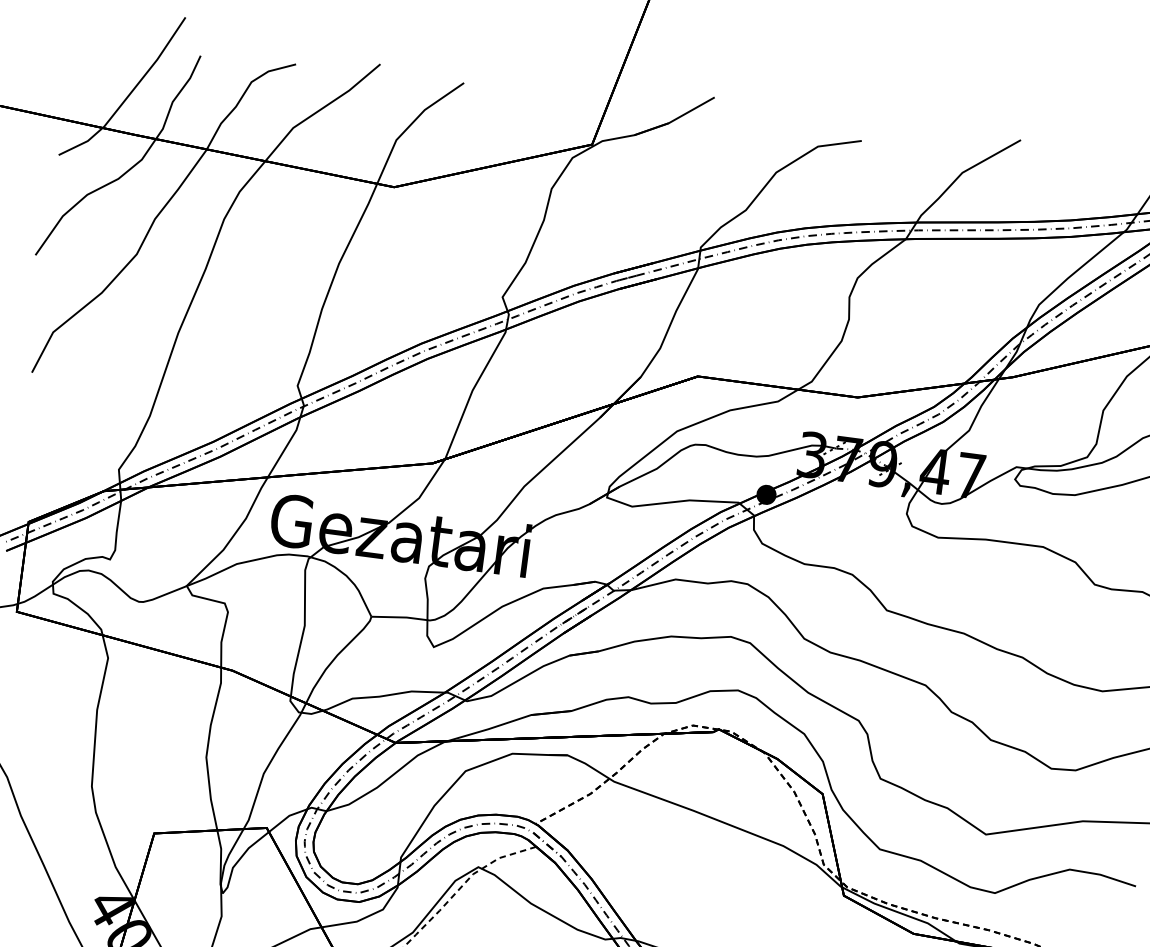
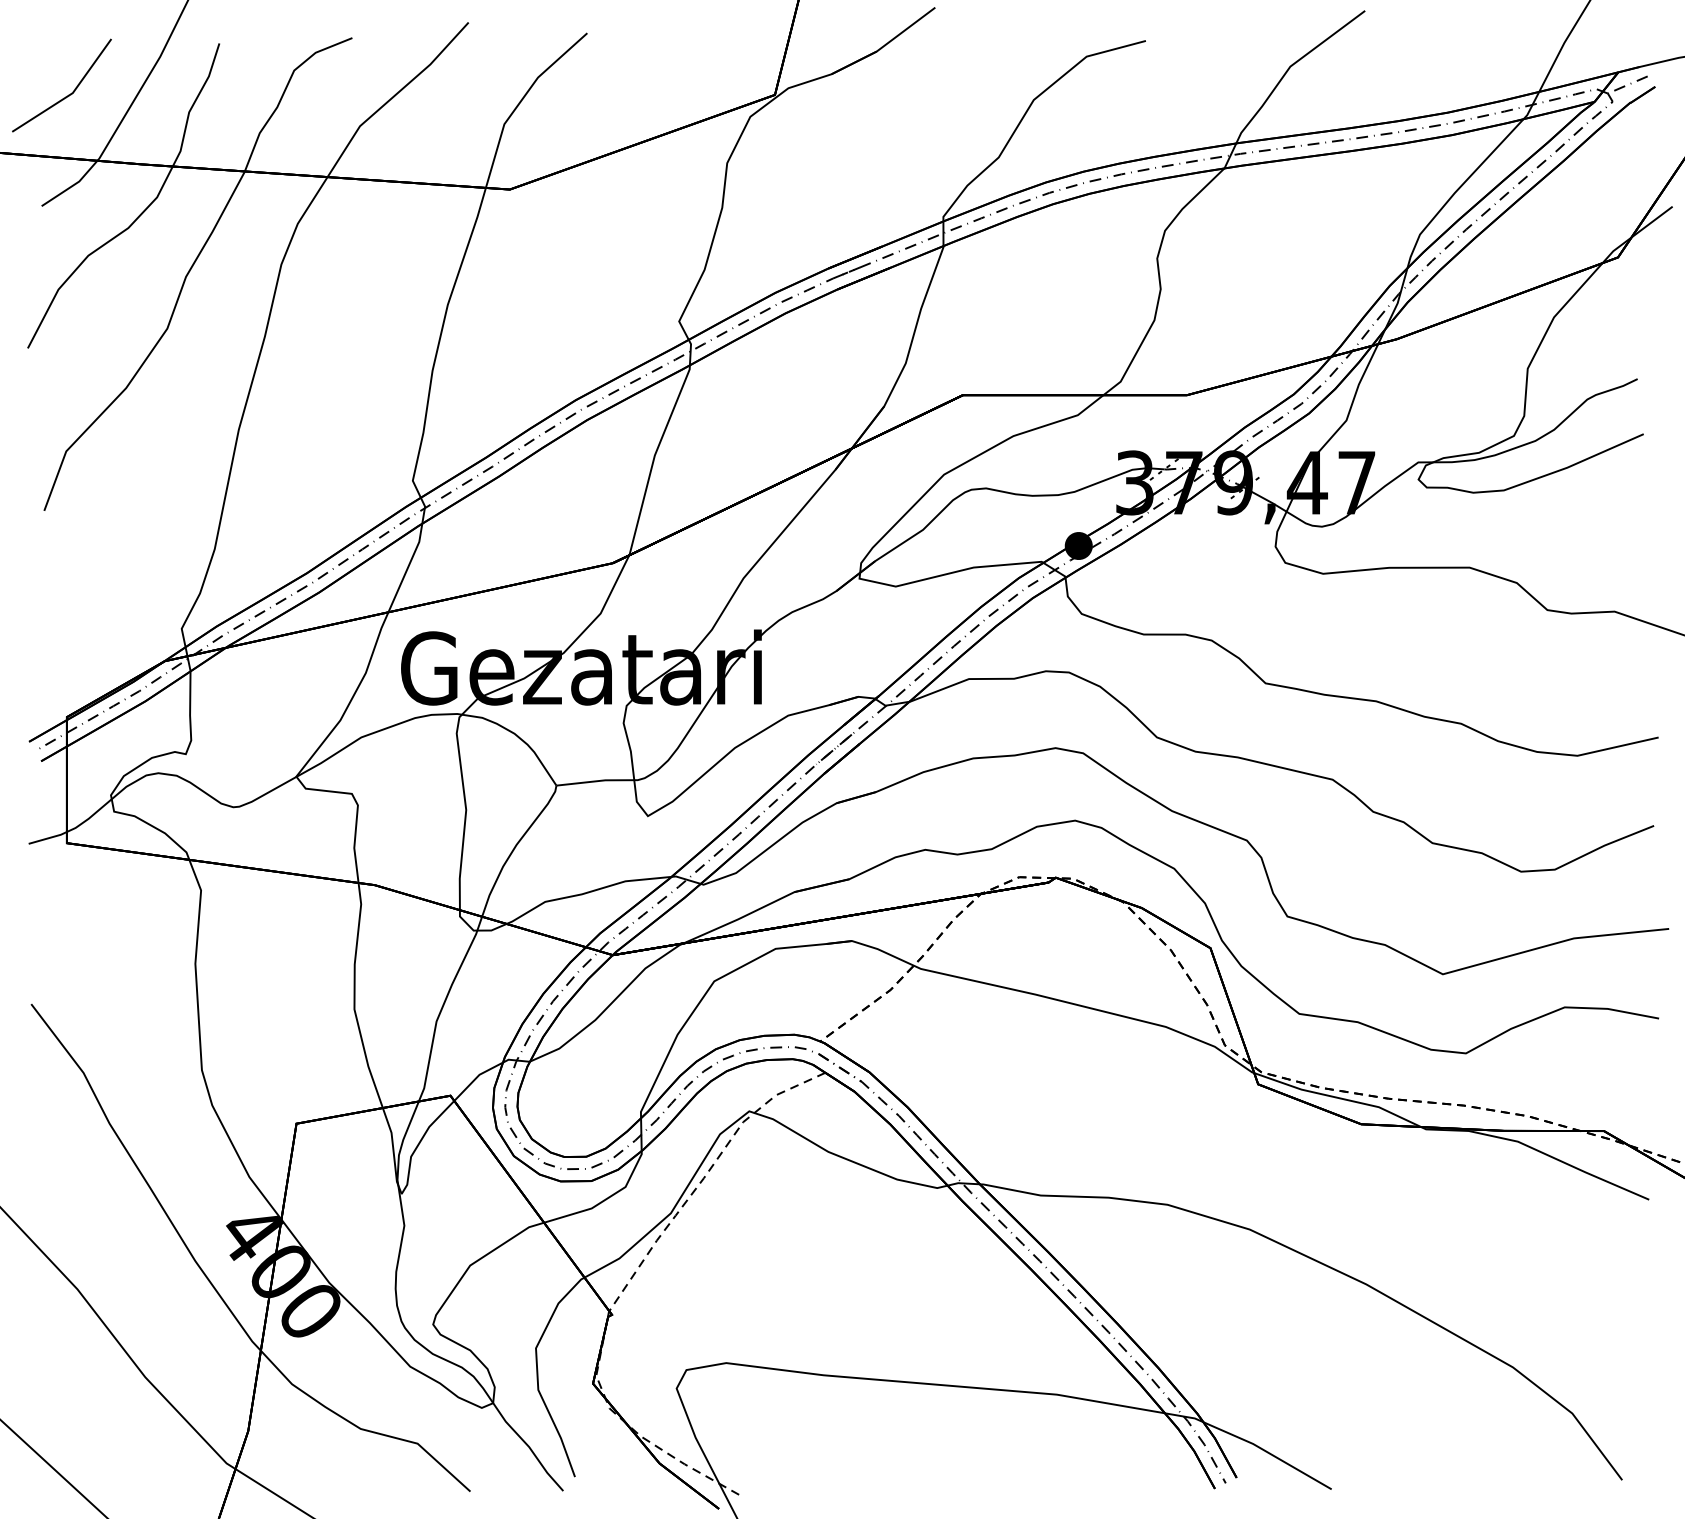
line: (88, 77) -> (68, 94), added

